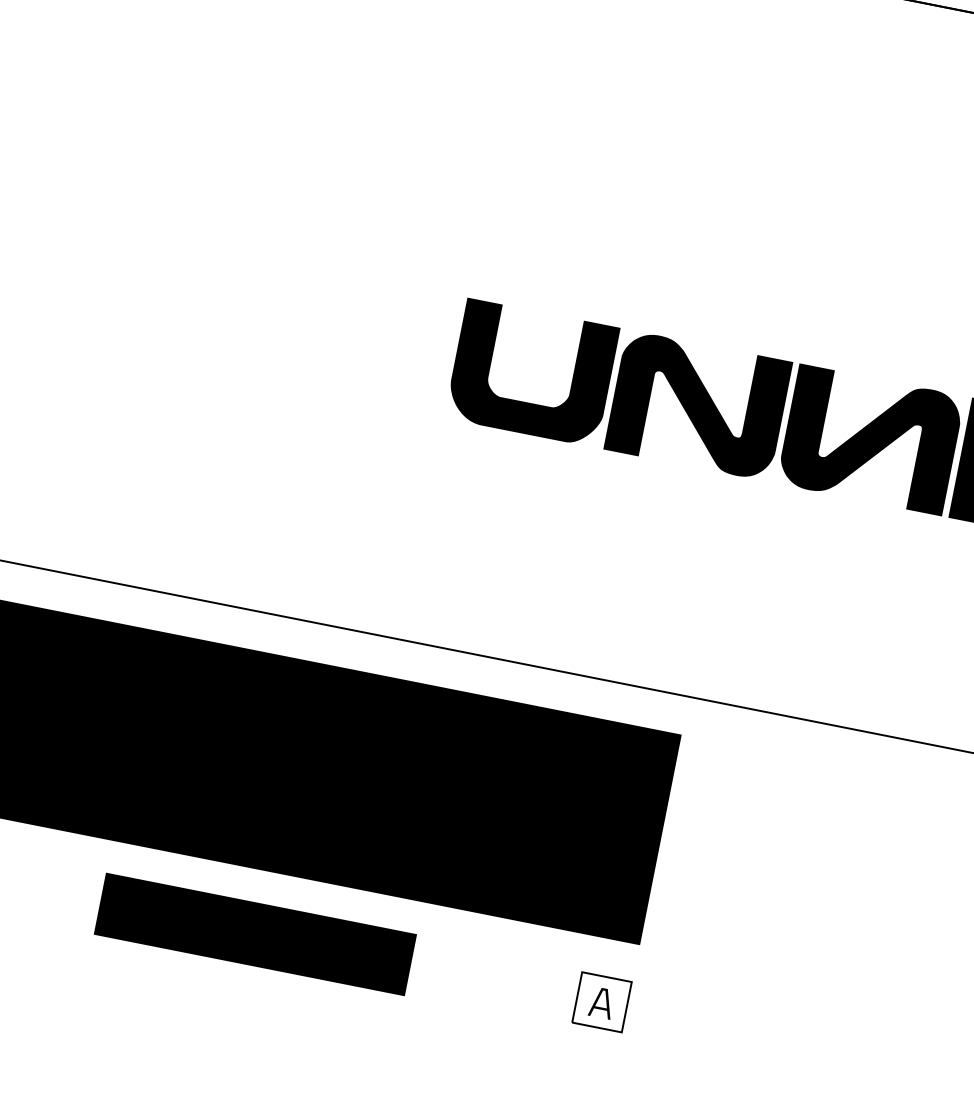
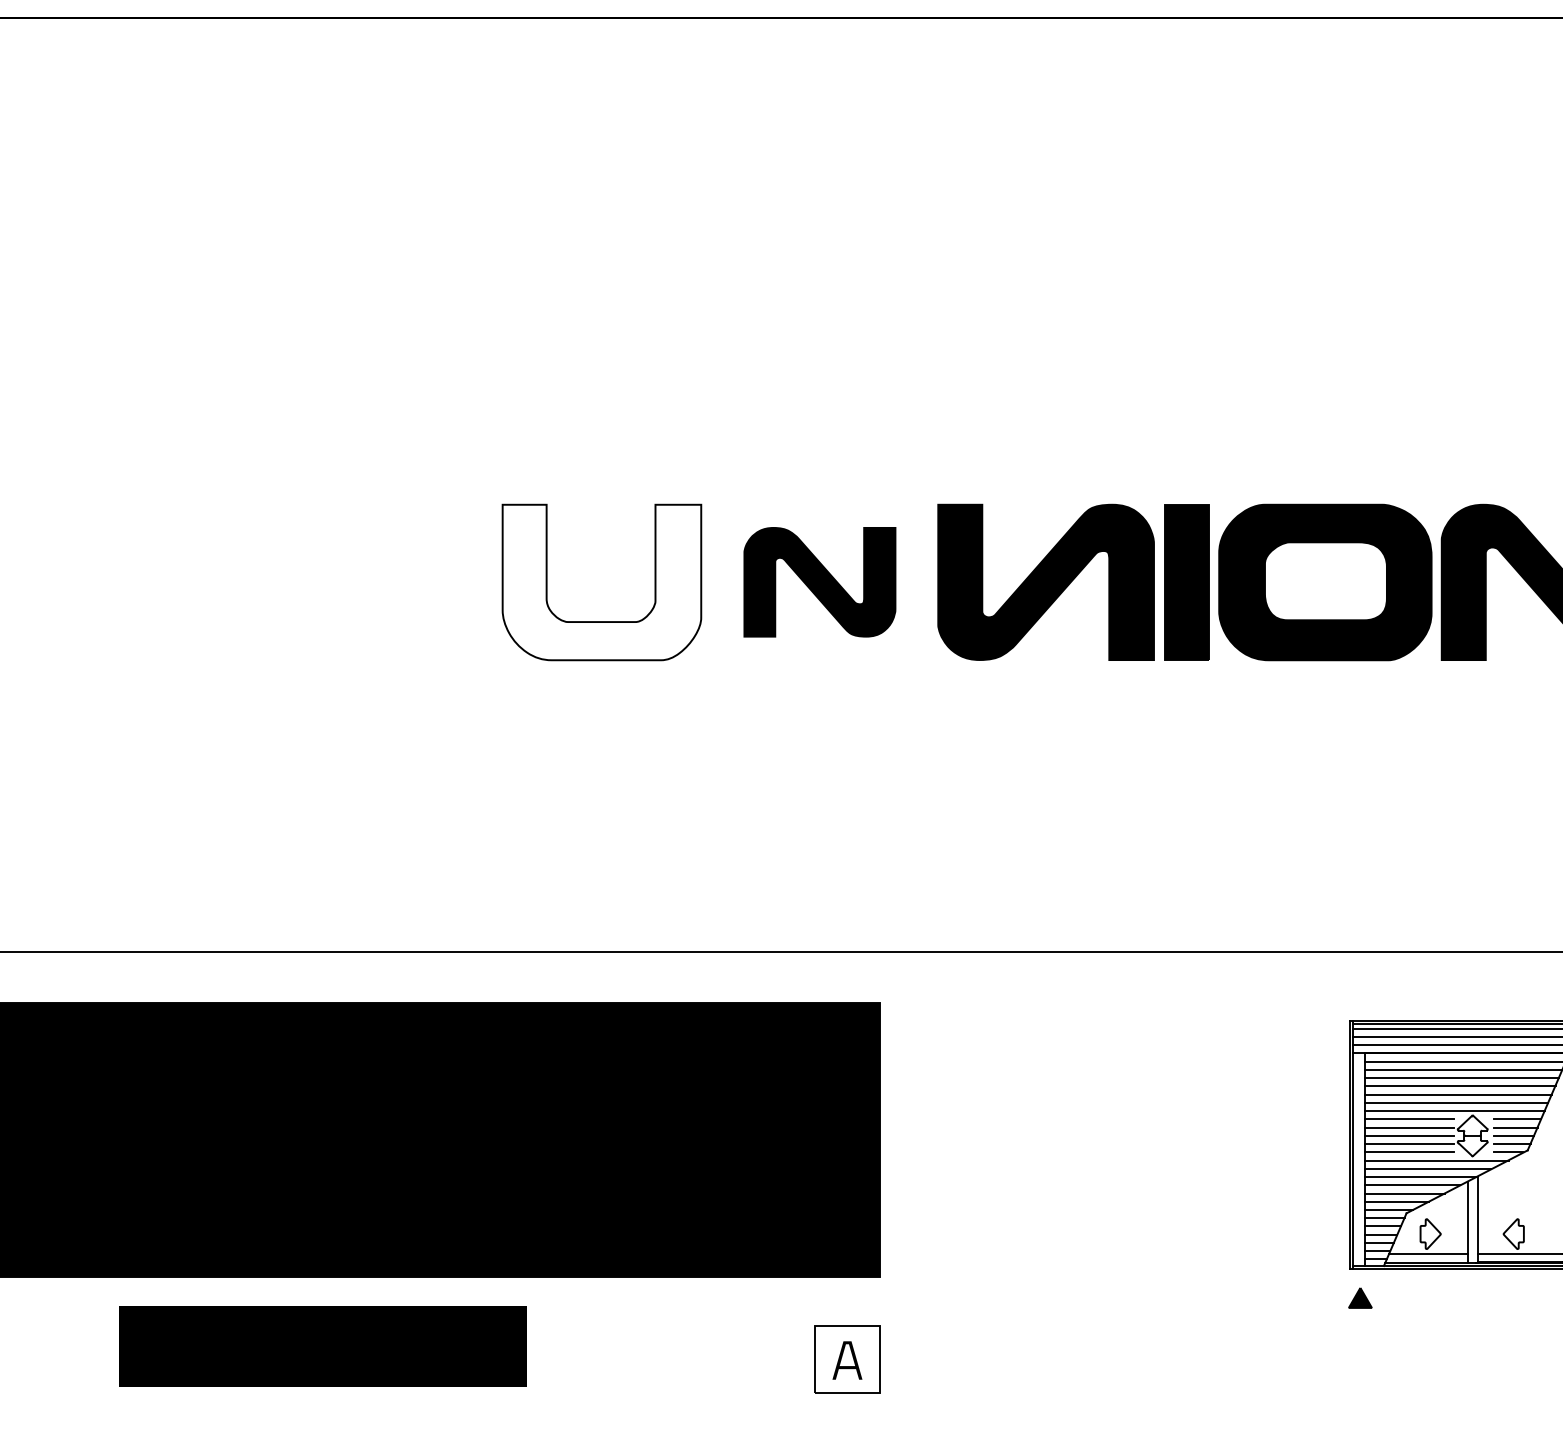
fill: (531, 372) -> (601, 582), removed
part: (698, 405) -> (819, 581), size x0.7
text: (255, 934) -> (322, 1346), moved

